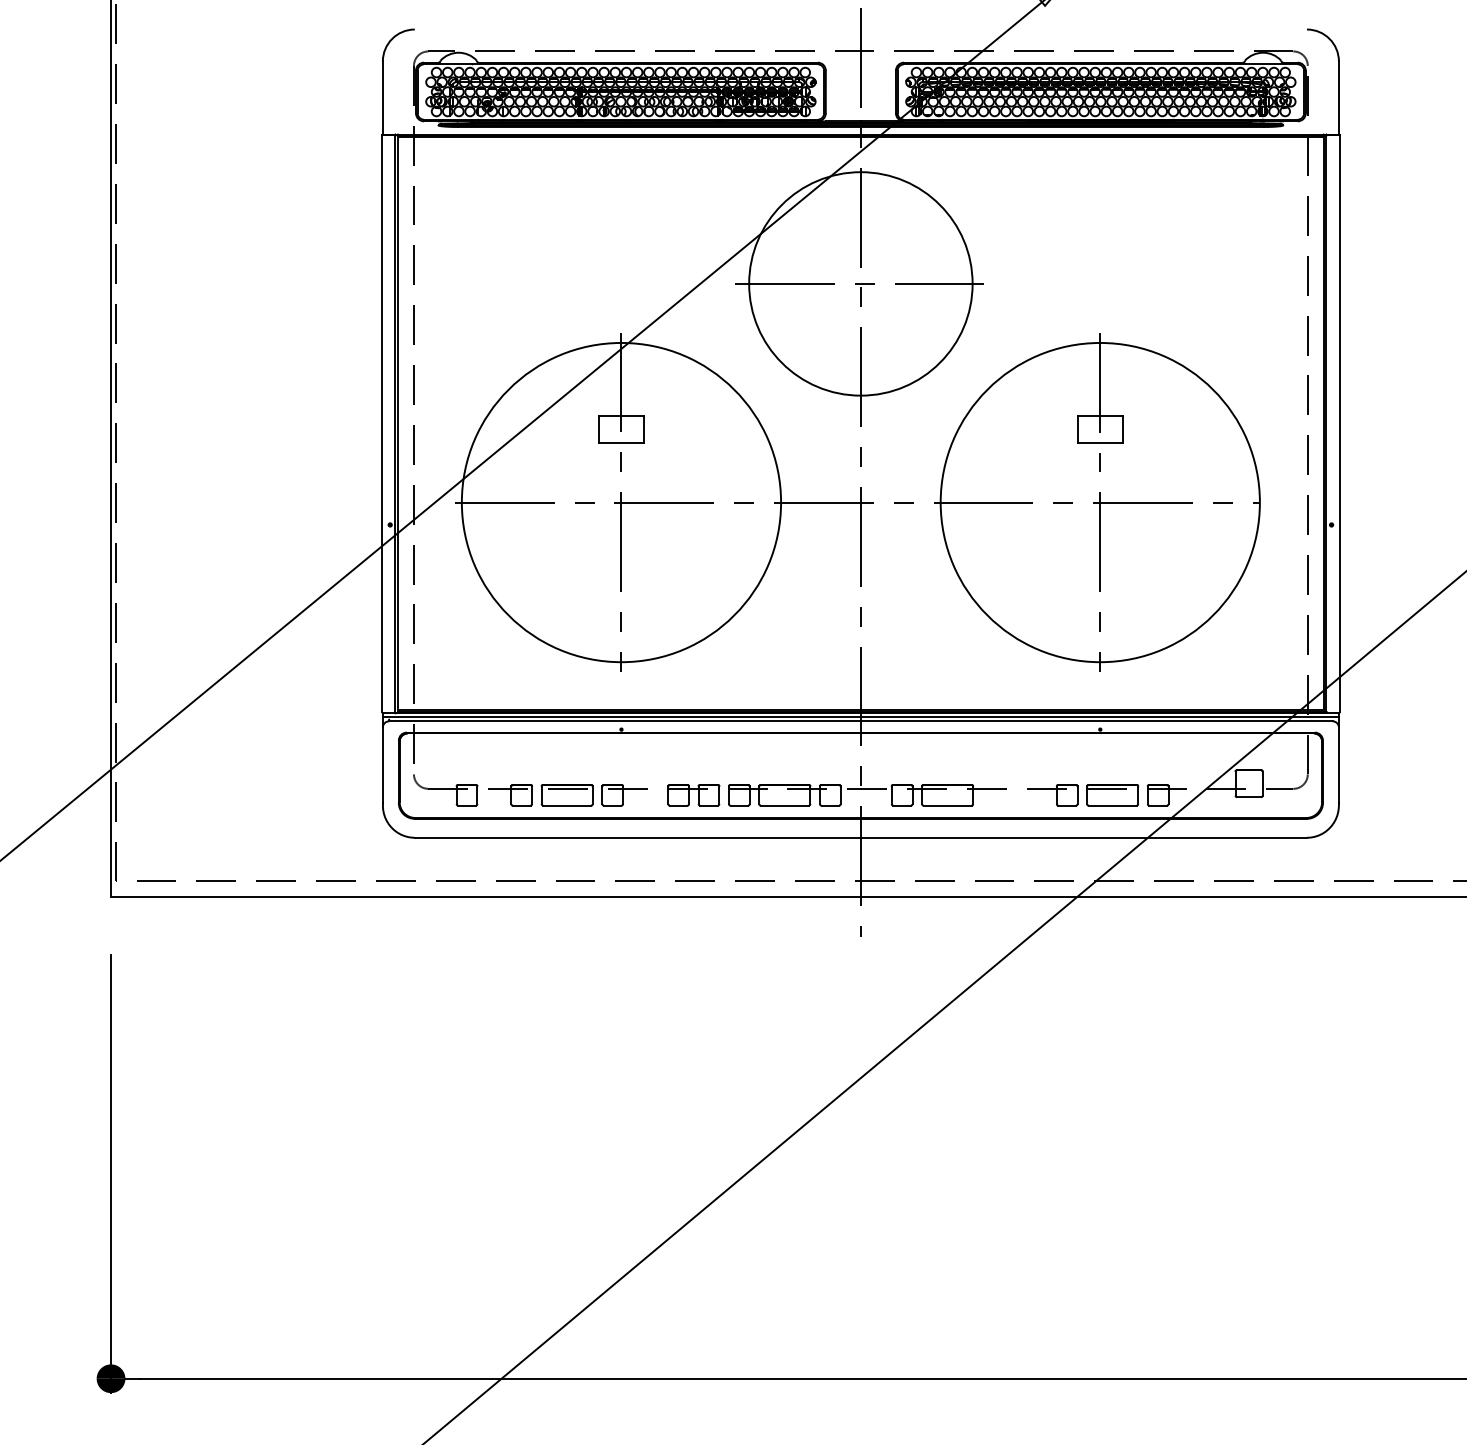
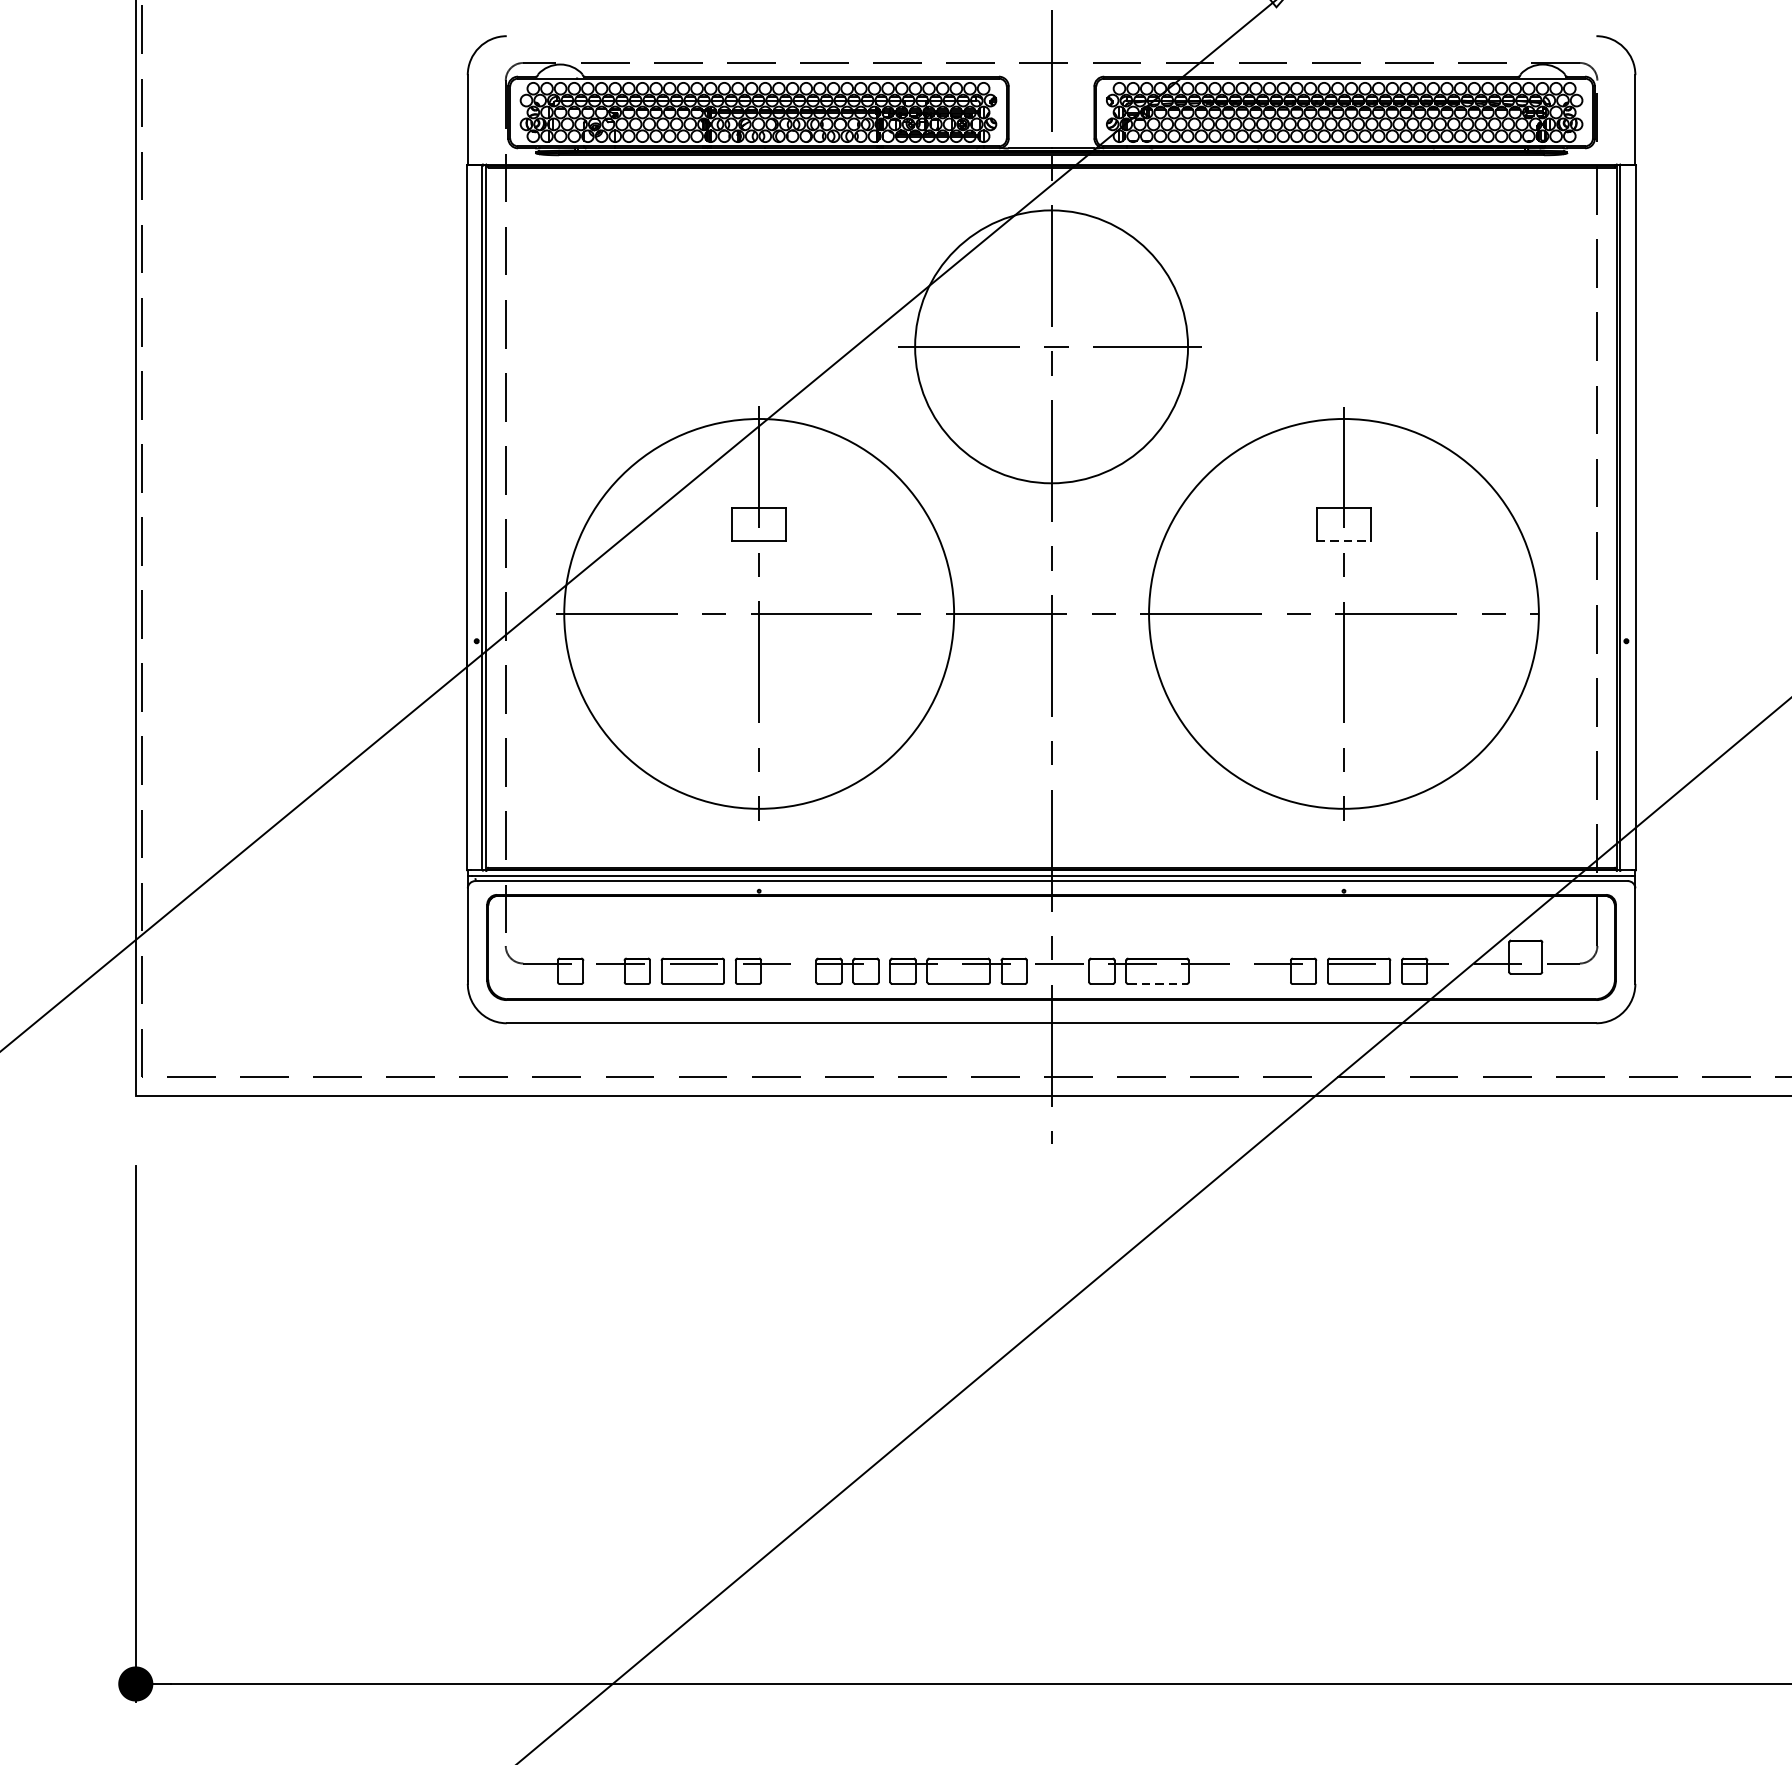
line: (1100, 442) -> (1344, 540), solid -> dashed
line: (947, 805) -> (1157, 983), solid -> dashed

